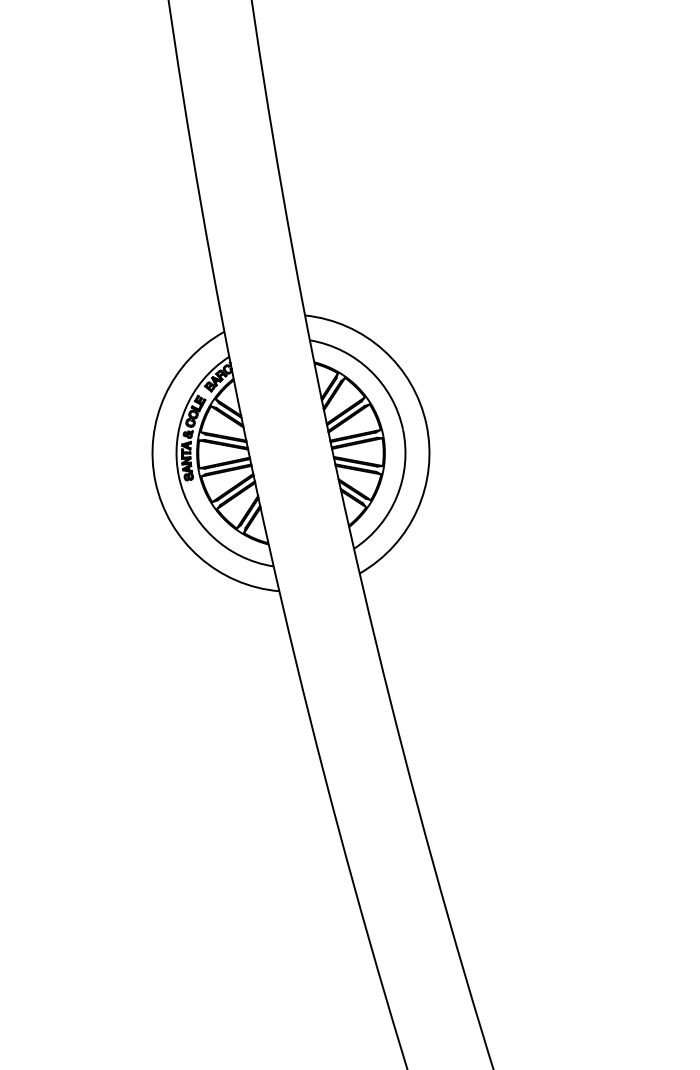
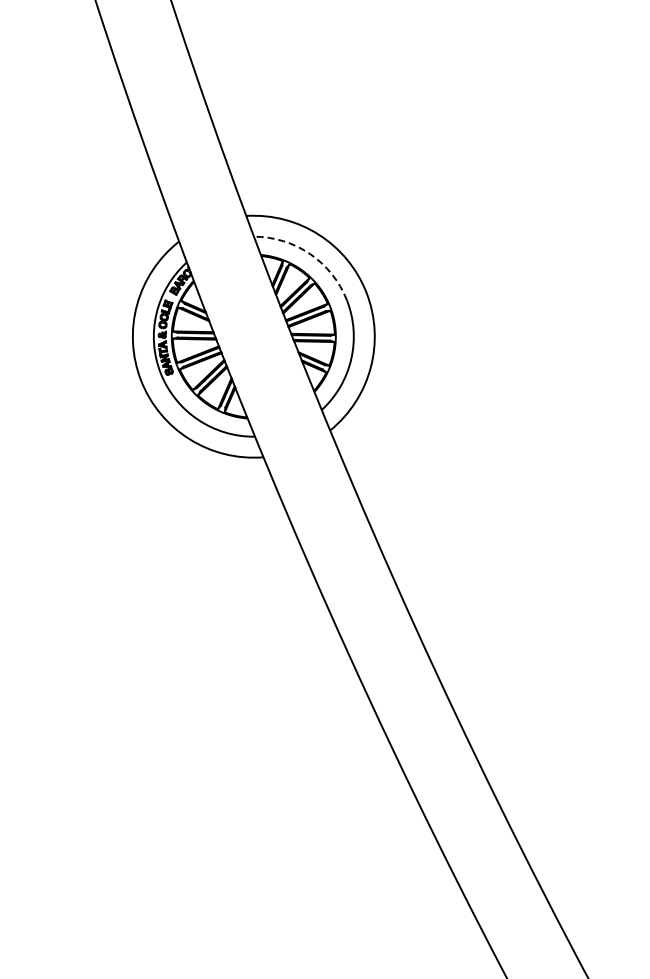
arc: (370, 370) -> (310, 254), solid -> dashed

